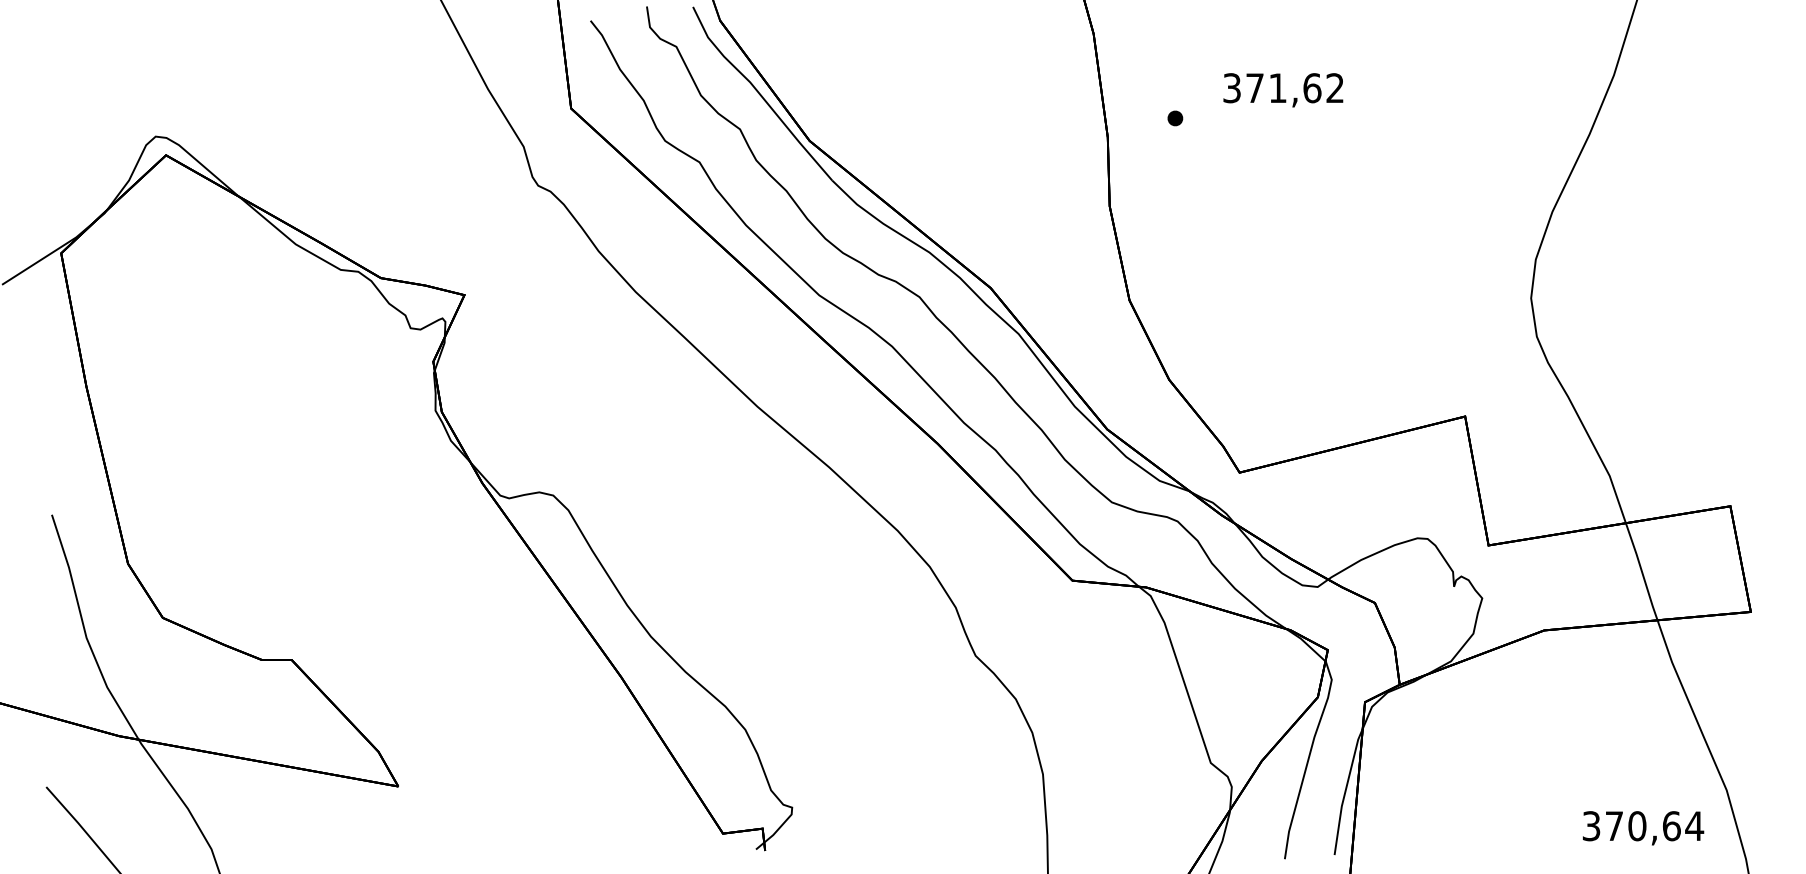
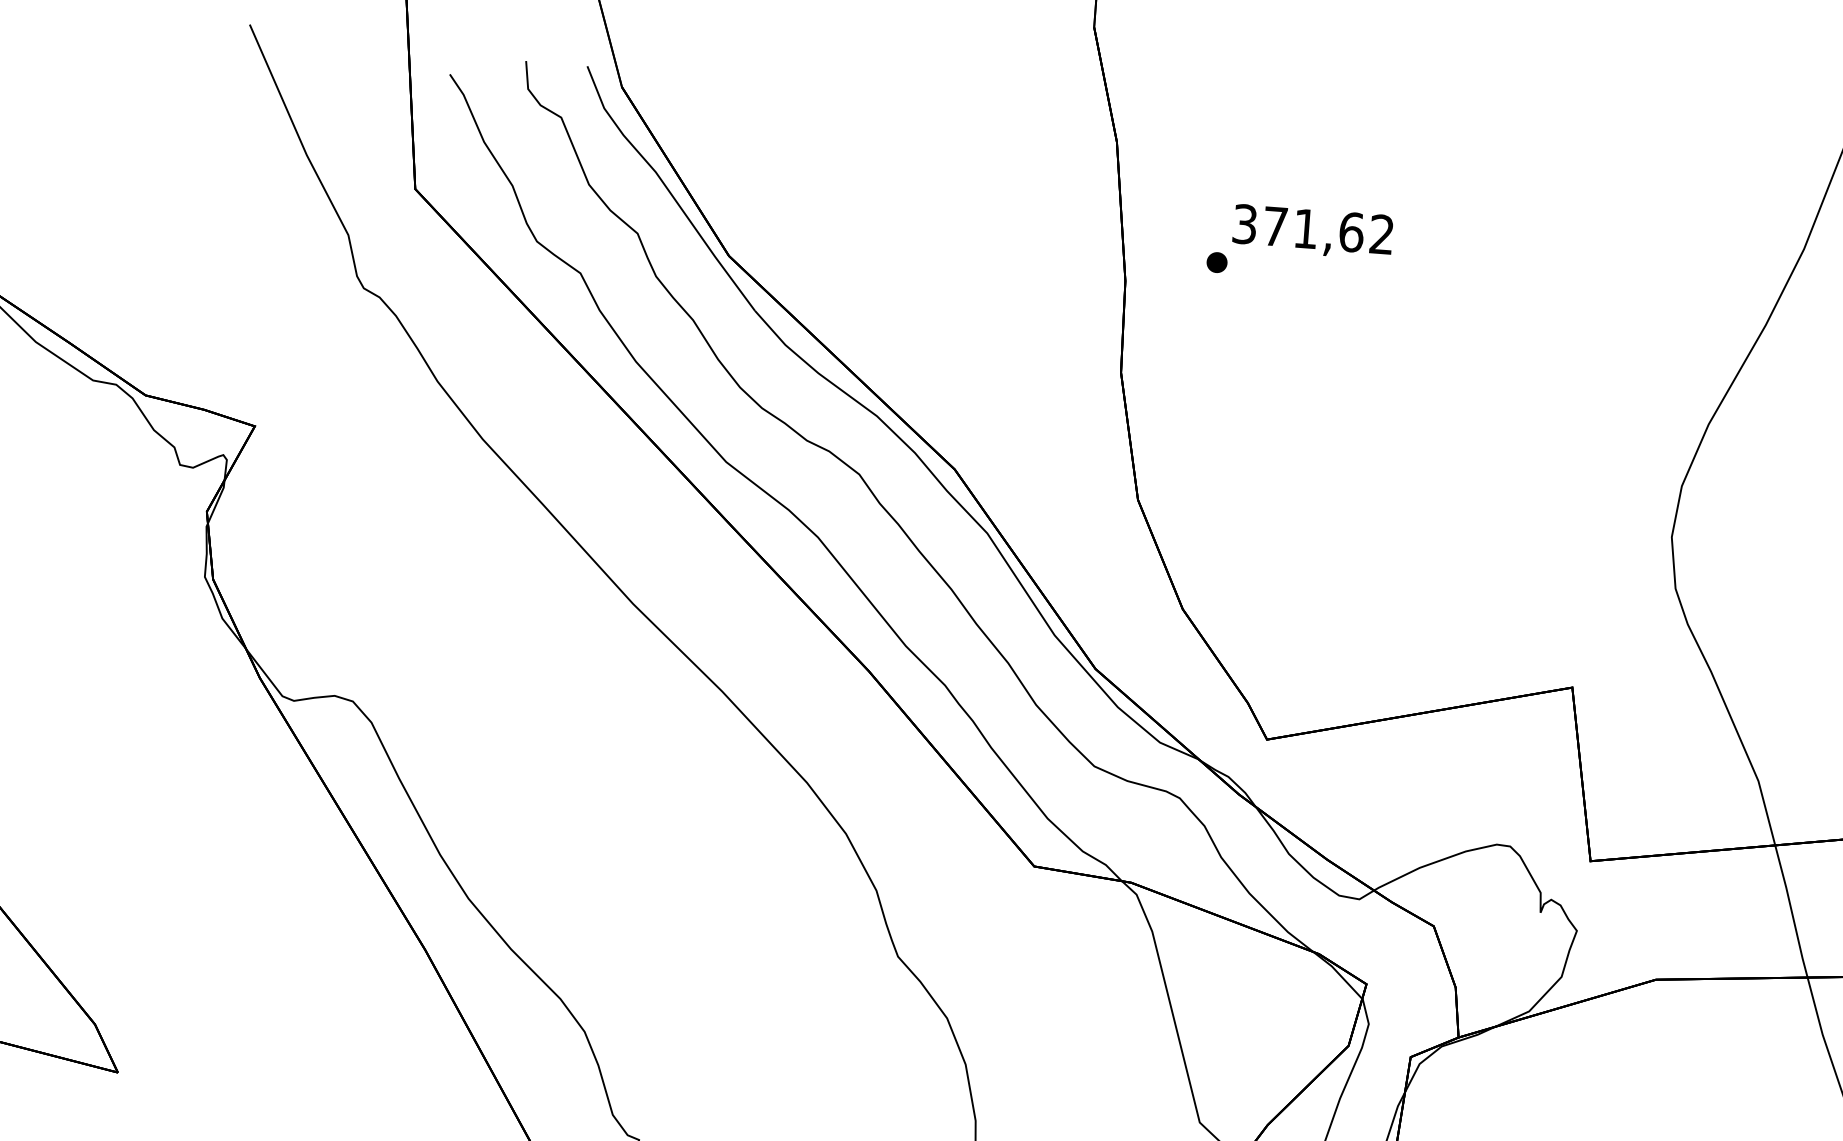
text: (1283, 90) -> (1313, 232), moved

